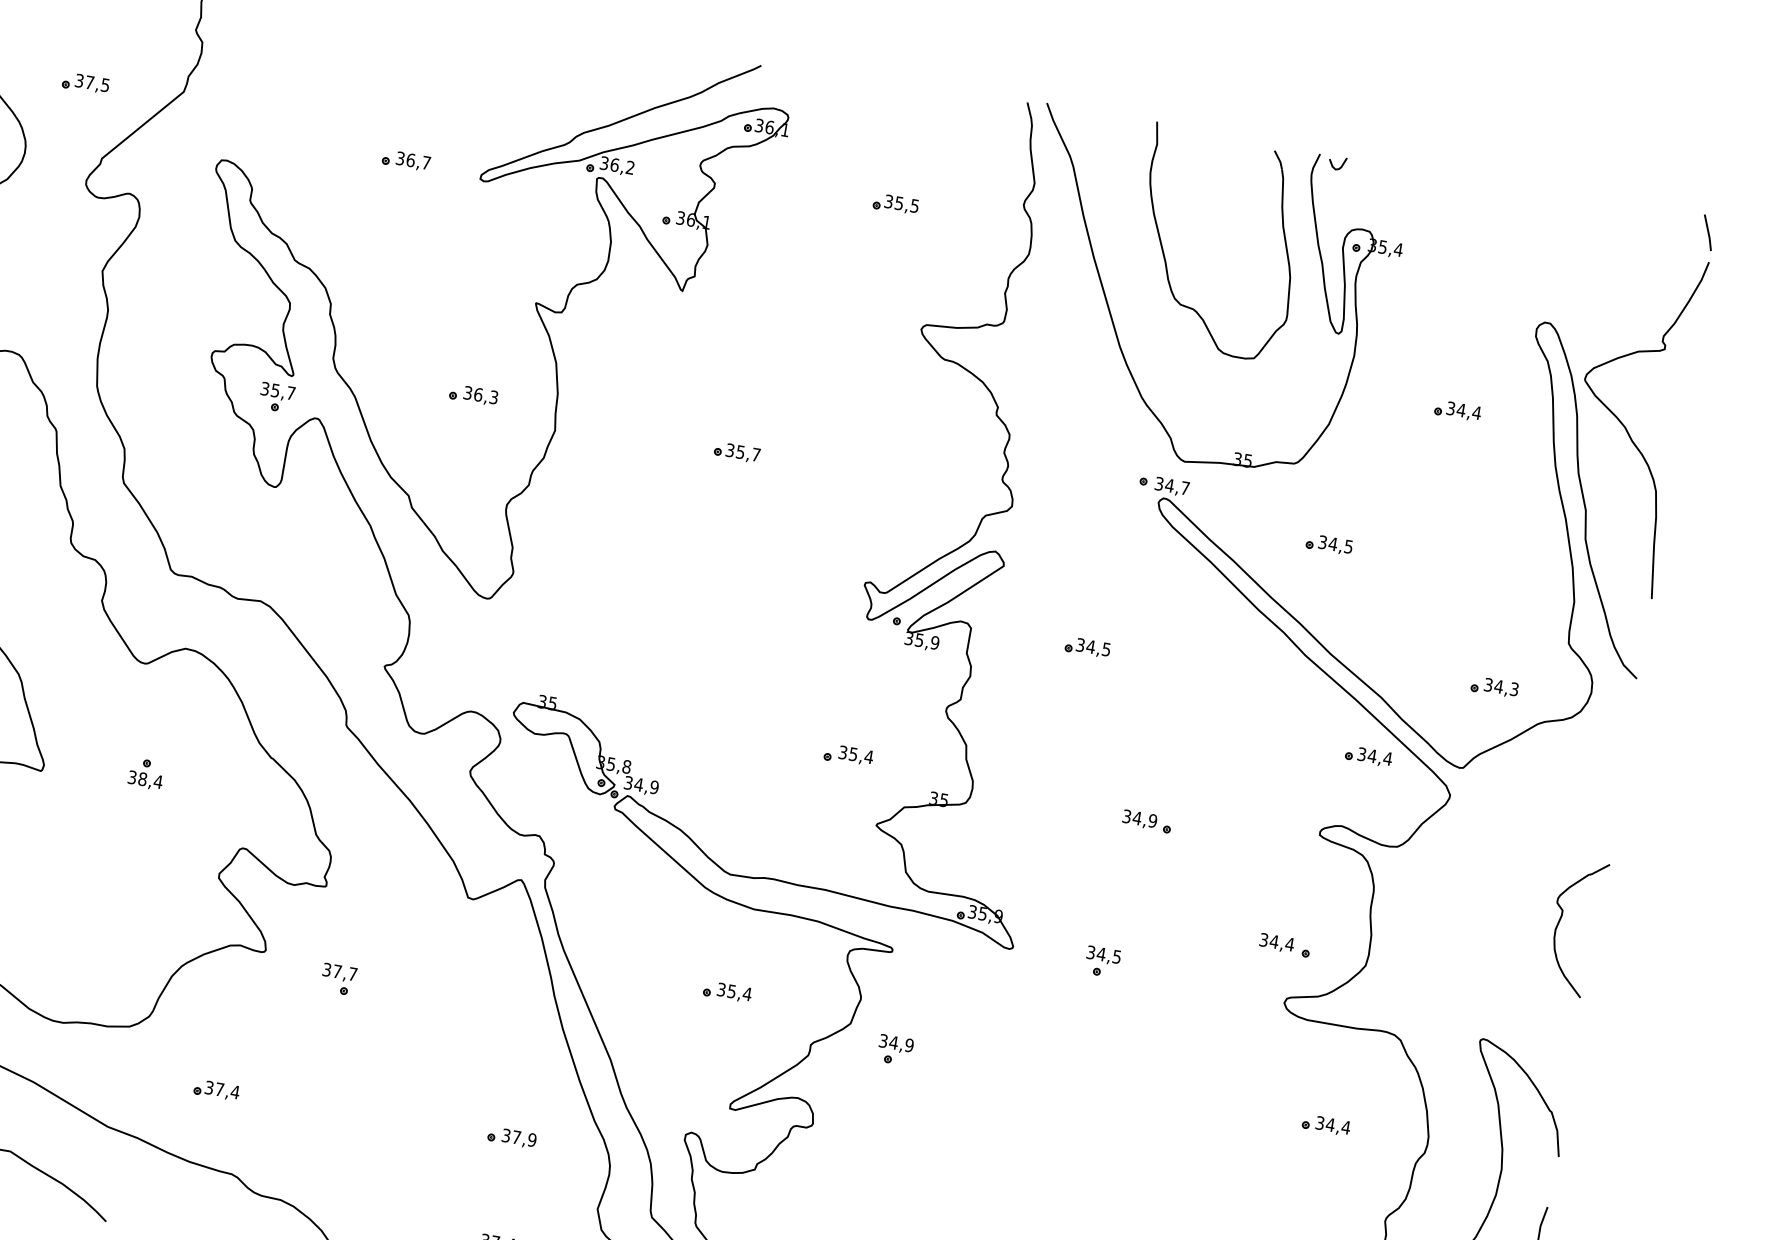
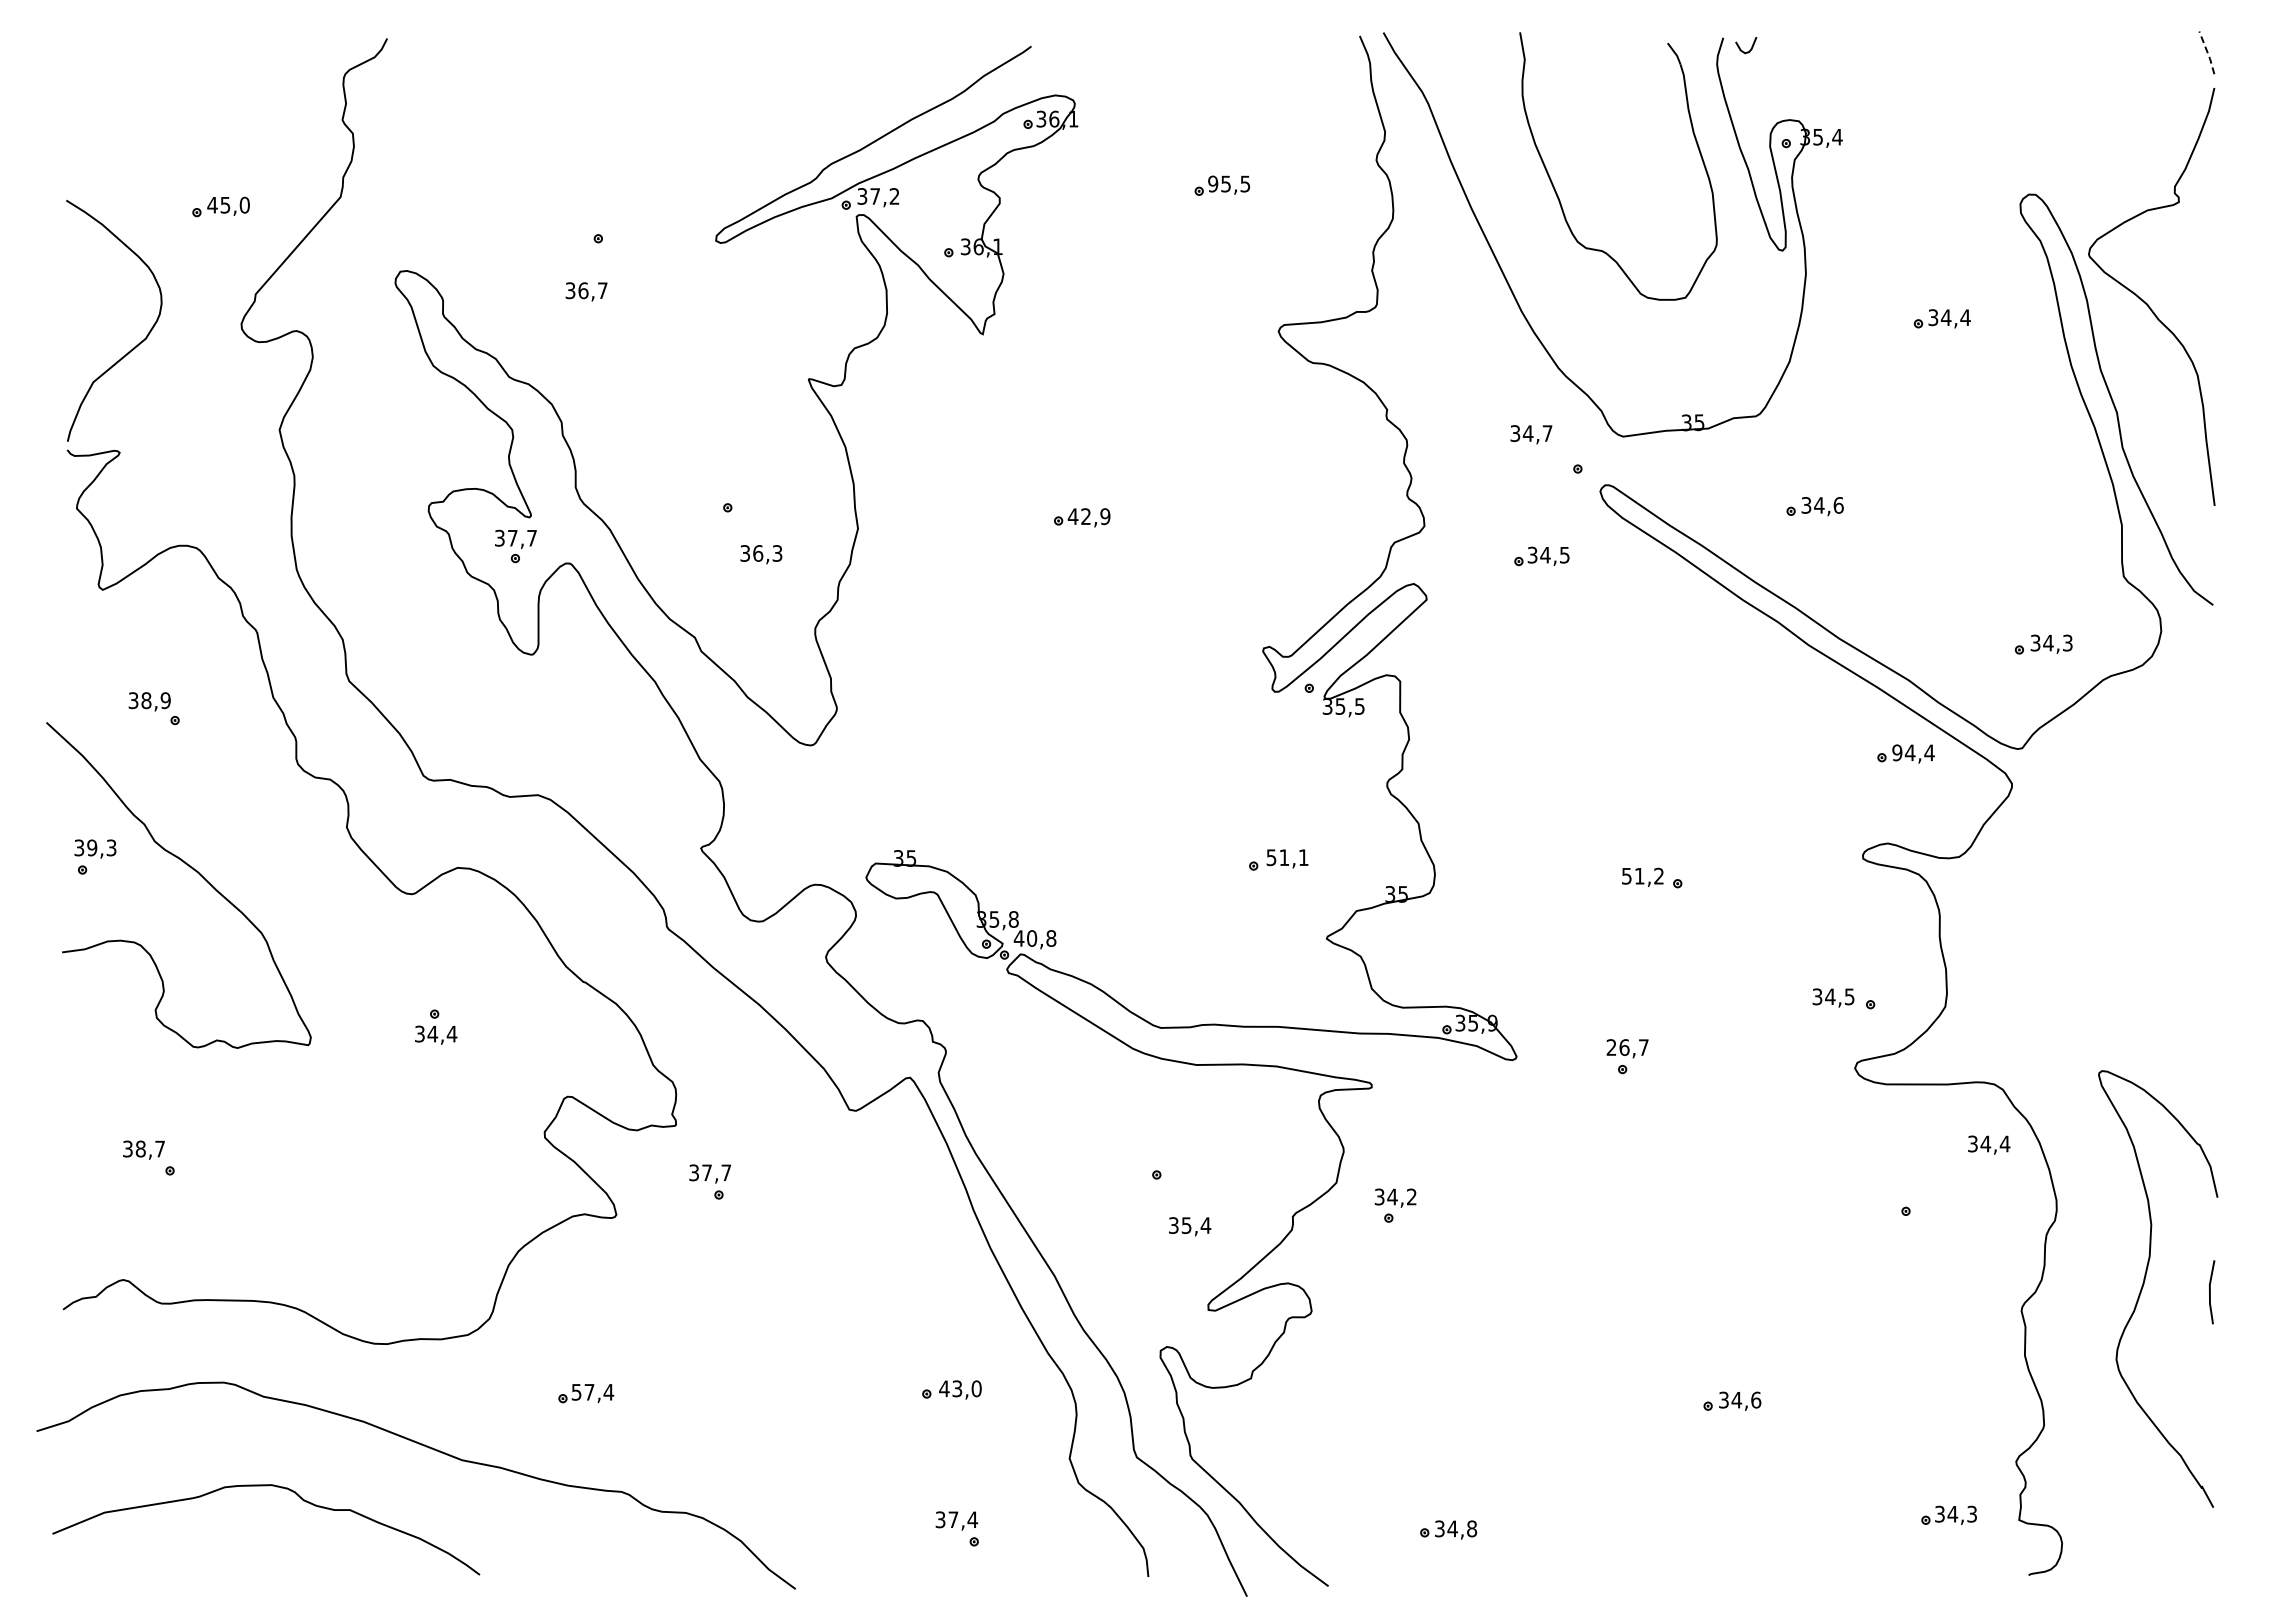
text: (92, 82) -> (228, 204), 37,5 -> 45,0
text: (413, 161) -> (586, 291), moved
text: (614, 165) -> (875, 196), 36,2 -> 37,2
text: (889, 201) -> (1213, 183), 35,5 -> 95,5
line: (1708, 232) -> (2207, 52), solid -> dashed
text: (275, 390) -> (512, 538), 35,7 -> 37,7
text: (480, 396) -> (761, 554), moved
text: (742, 452) -> (1088, 516), 35,7 -> 42,9
text: (1172, 486) -> (1531, 434), moved
text: (1348, 546) -> (1838, 505), 34,5 -> 34,6
text: (934, 642) -> (1359, 706), 35,9 -> 35,5
part: (1087, 647) -> (1541, 556), moved
text: (856, 754) -> (1288, 857), 35,4 -> 51,1
text: (1362, 754) -> (1897, 752), 34,4 -> 94,4
text: (142, 778) -> (432, 1033), 38,4 -> 34,4
text: (640, 785) -> (1034, 938), 34,9 -> 40,8
text: (1140, 818) -> (1643, 875), 34,9 -> 51,2
curve: (1559, 922) -> (2170, 914), removed
text: (1289, 944) -> (1849, 996), 34,4 -> 34,5
text: (1103, 954) -> (1627, 1047), 34,5 -> 26,7
part: (338, 979) -> (710, 1181), moved
text: (734, 992) -> (1190, 1226), moved
text: (909, 1045) -> (1411, 1196), 34,9 -> 34,2
text: (209, 1087) -> (576, 1391), 37,4 -> 57,4
text: (1333, 1125) -> (1989, 1144), moved
text: (519, 1137) -> (960, 1388), 37,9 -> 43,0

